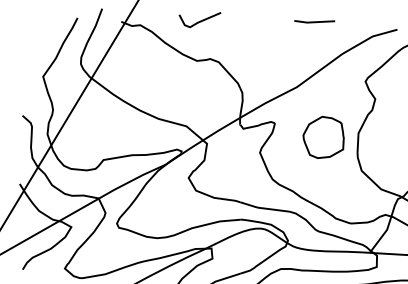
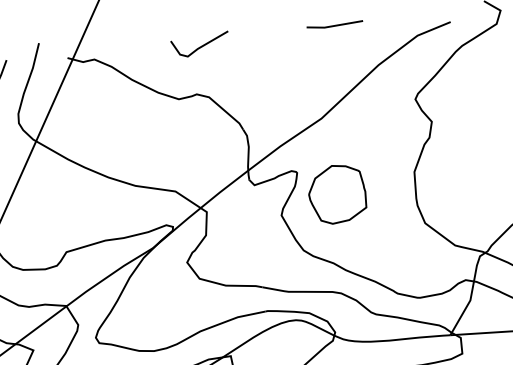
line: (200, 20) -> (201, 45), moved
part: (323, 137) -> (337, 194), moved

